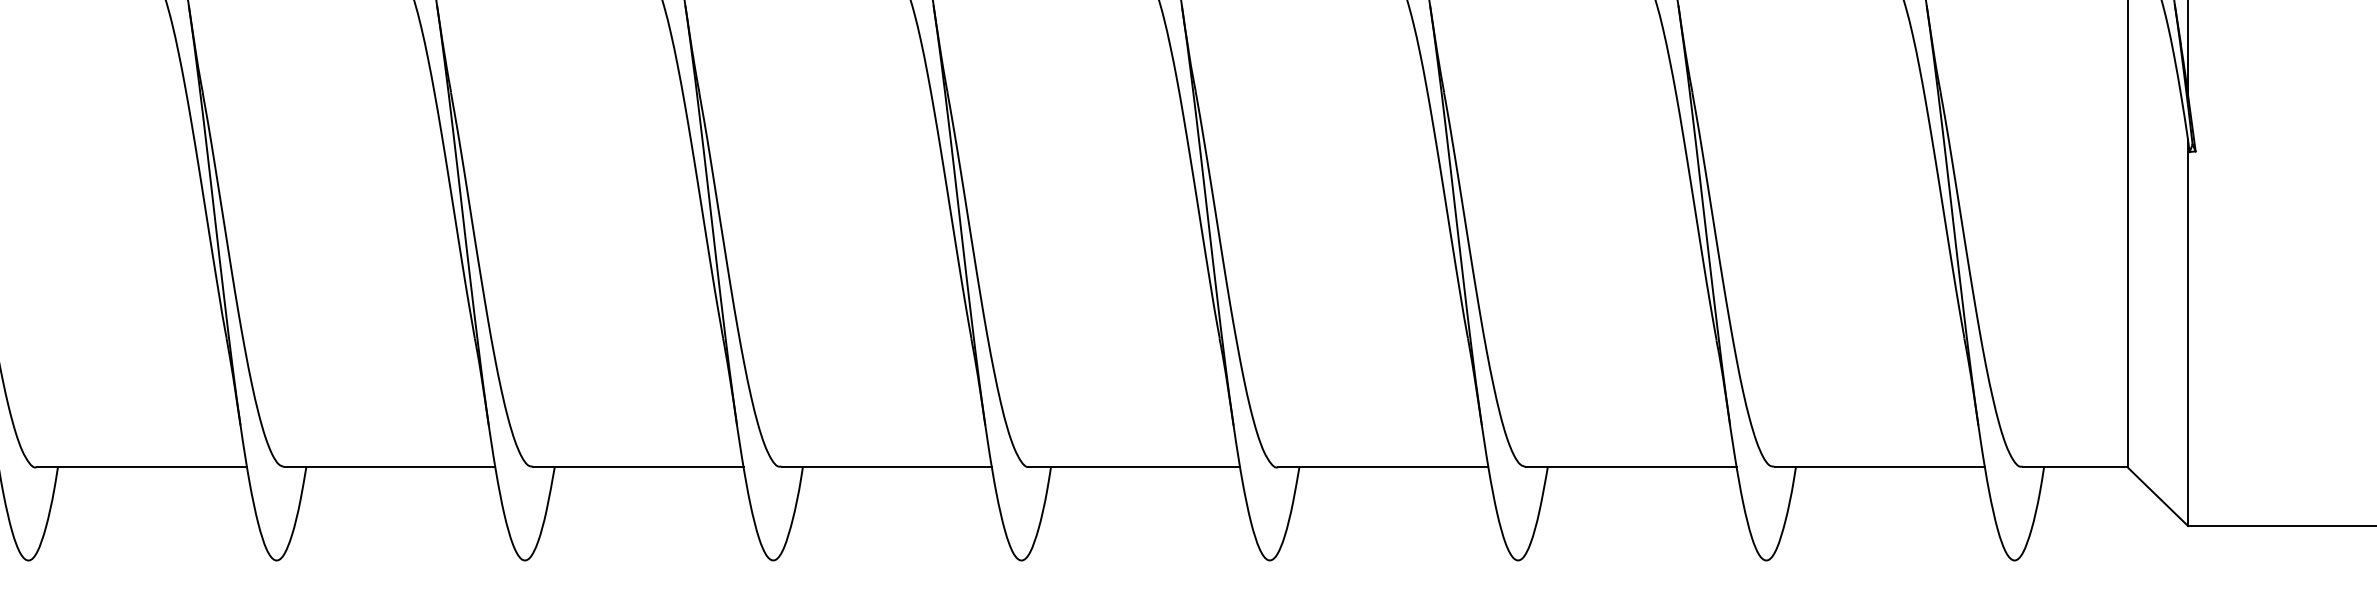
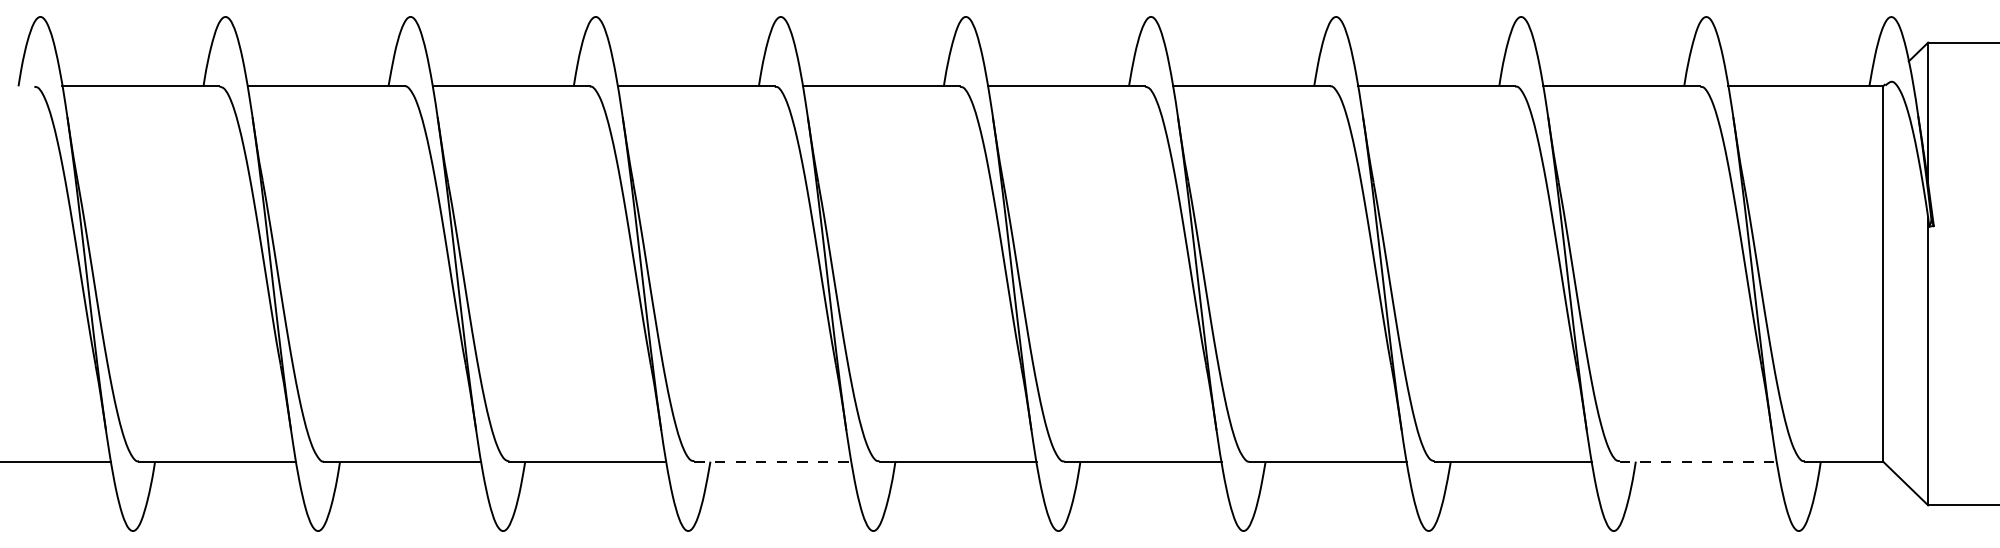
line: (639, 467) -> (773, 461), solid -> dashed
line: (1879, 467) -> (1698, 461), solid -> dashed

